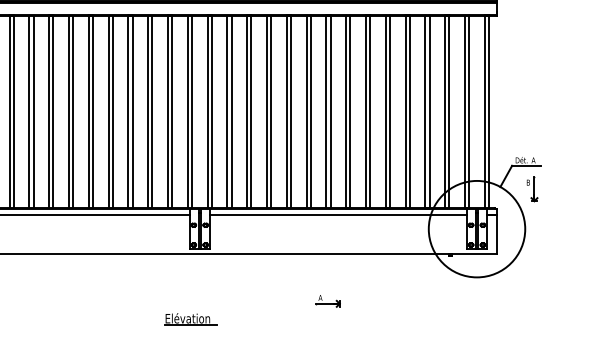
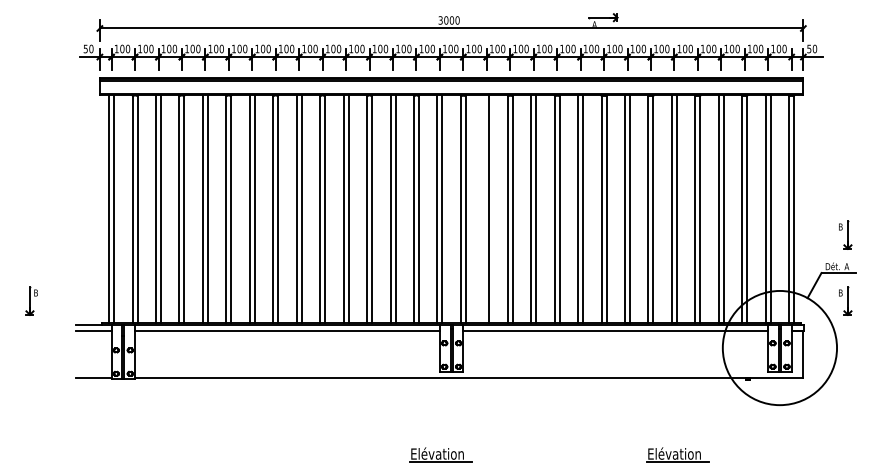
line: (227, 112) -> (484, 209), removed
part: (532, 133) -> (845, 234), added
part: (328, 301) -> (603, 433), removed
part: (390, 319) -> (677, 454), added

